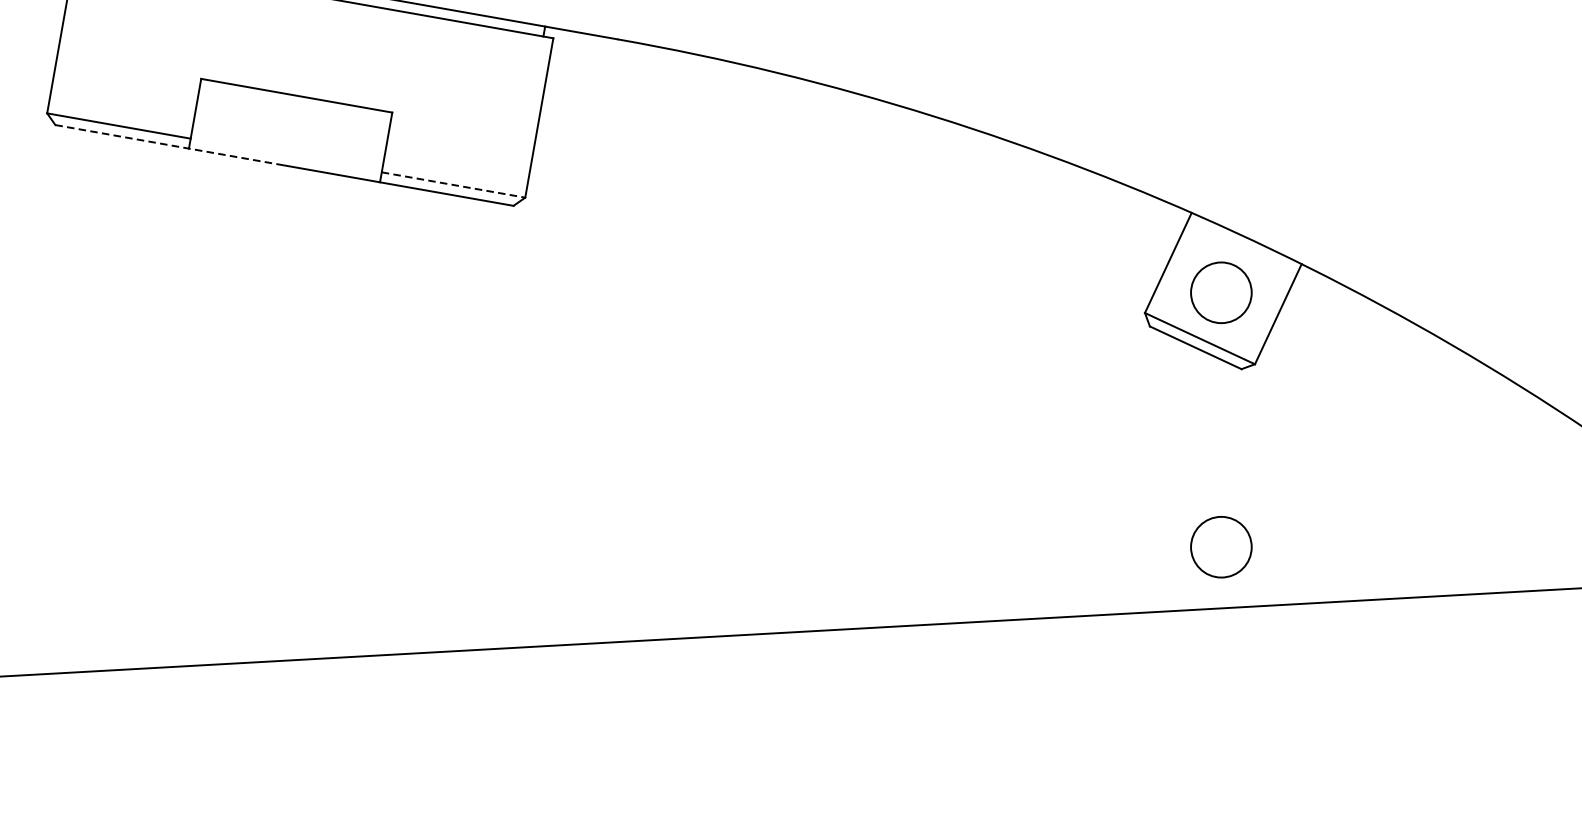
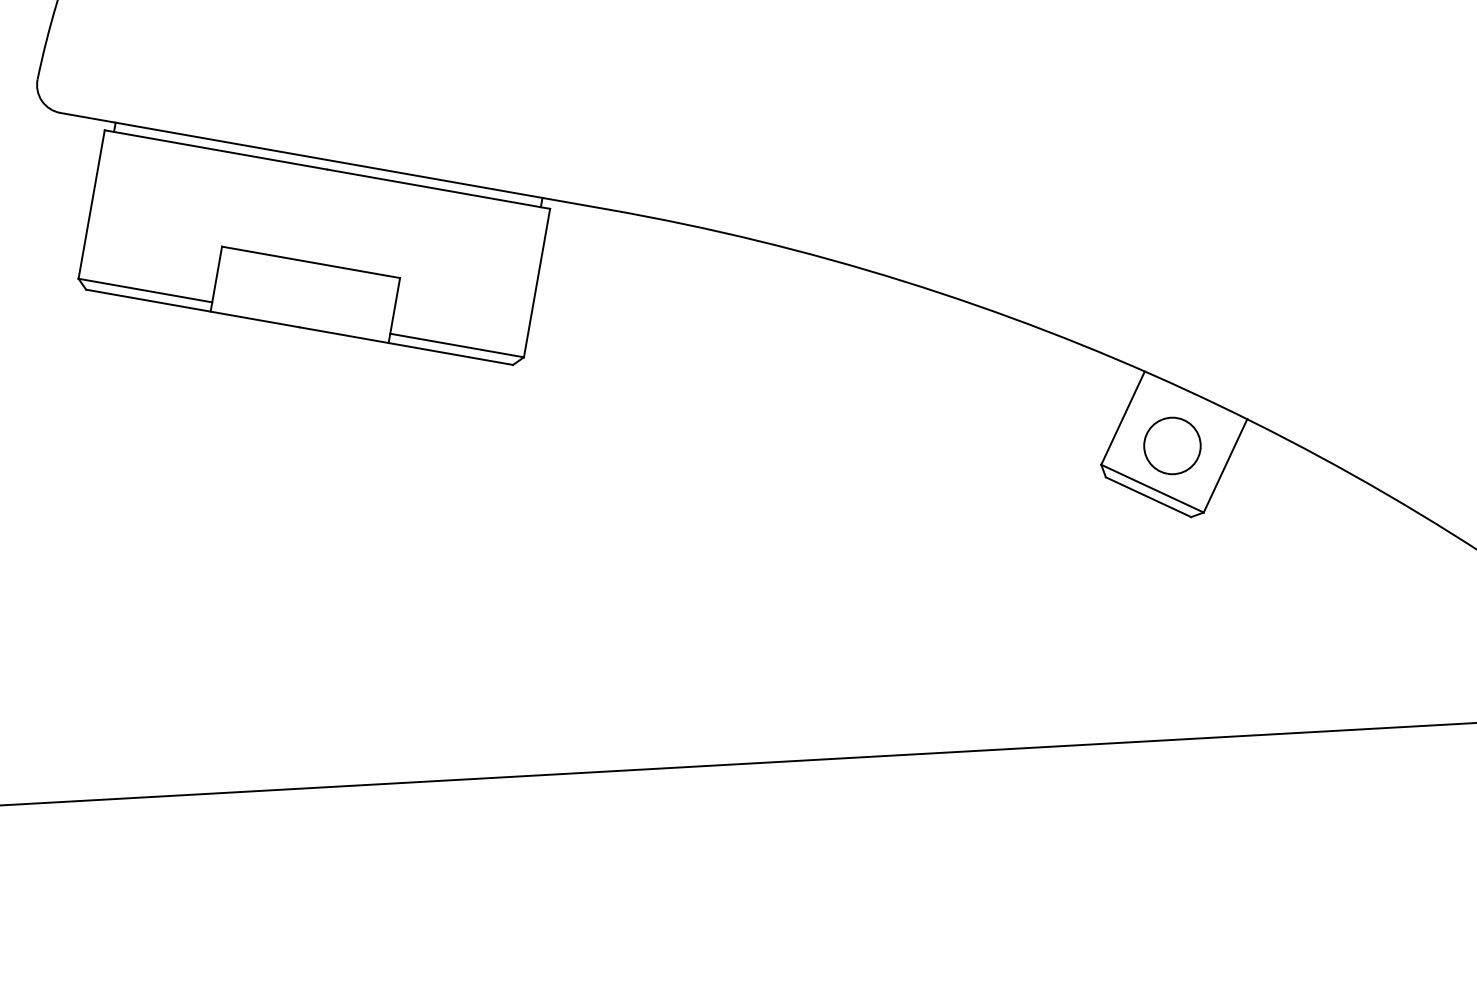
line: (170, 145) -> (193, 308), dashed -> solid
line: (453, 184) -> (457, 345), dashed -> solid
circle: (1221, 546) -> (1172, 682), removed

